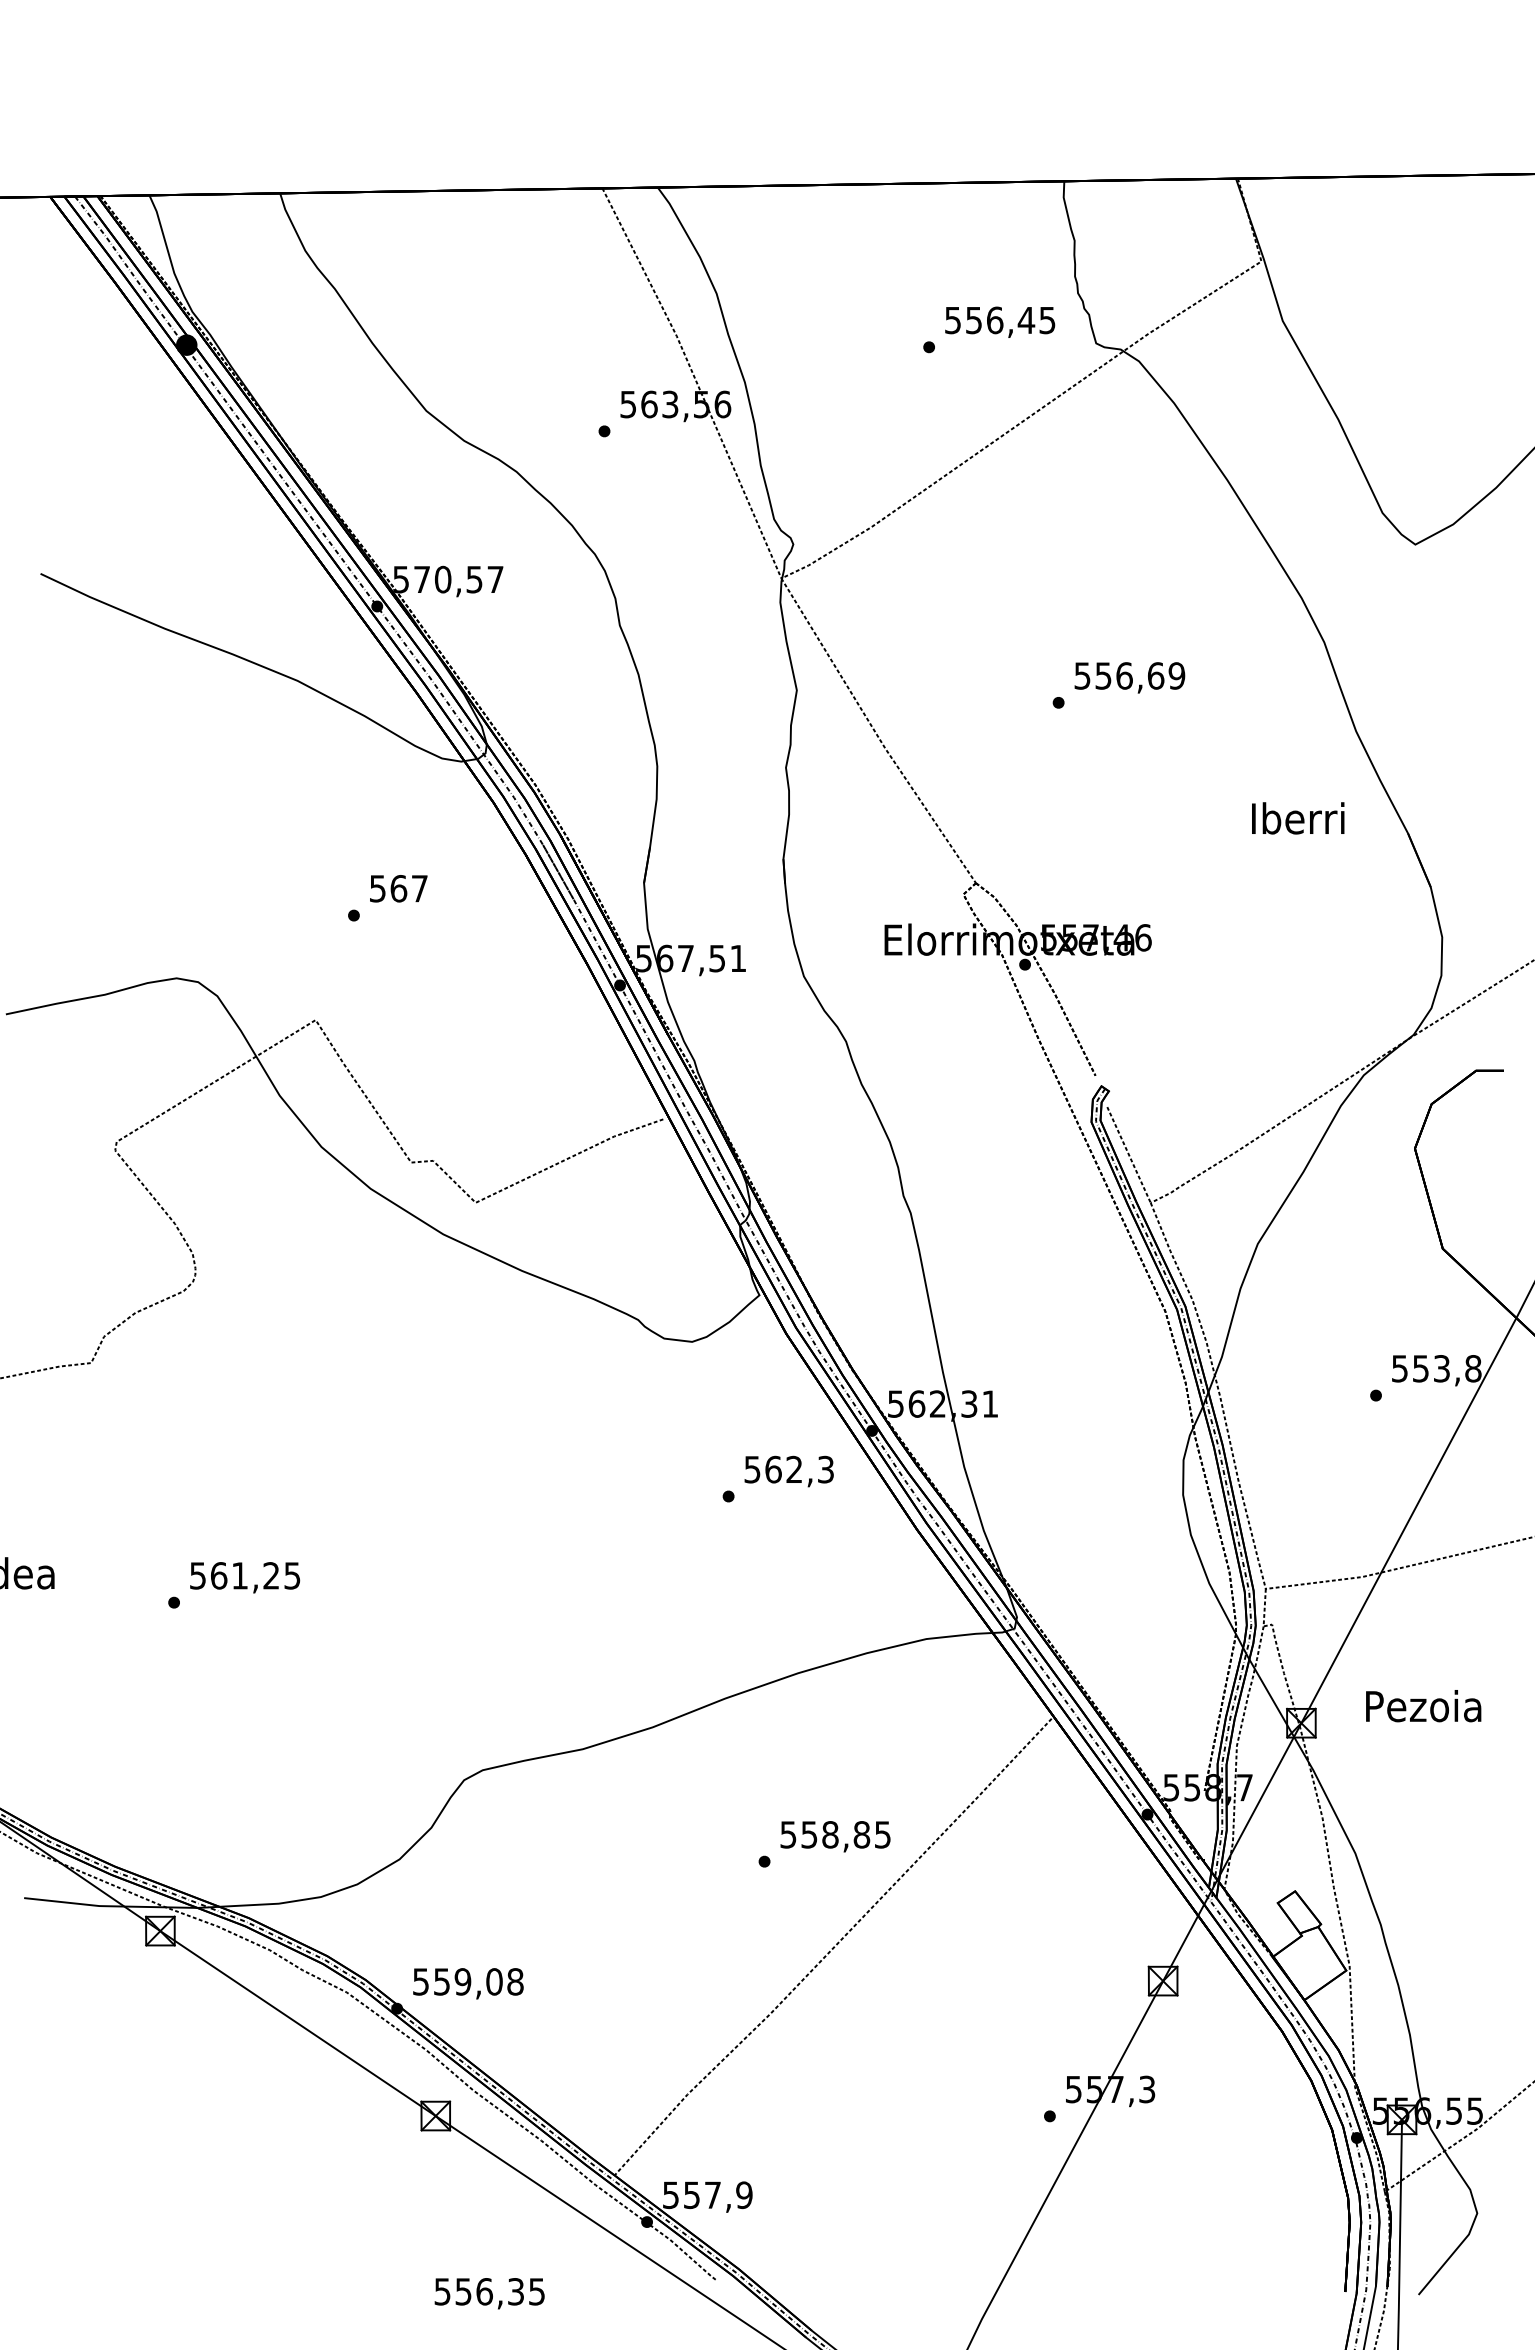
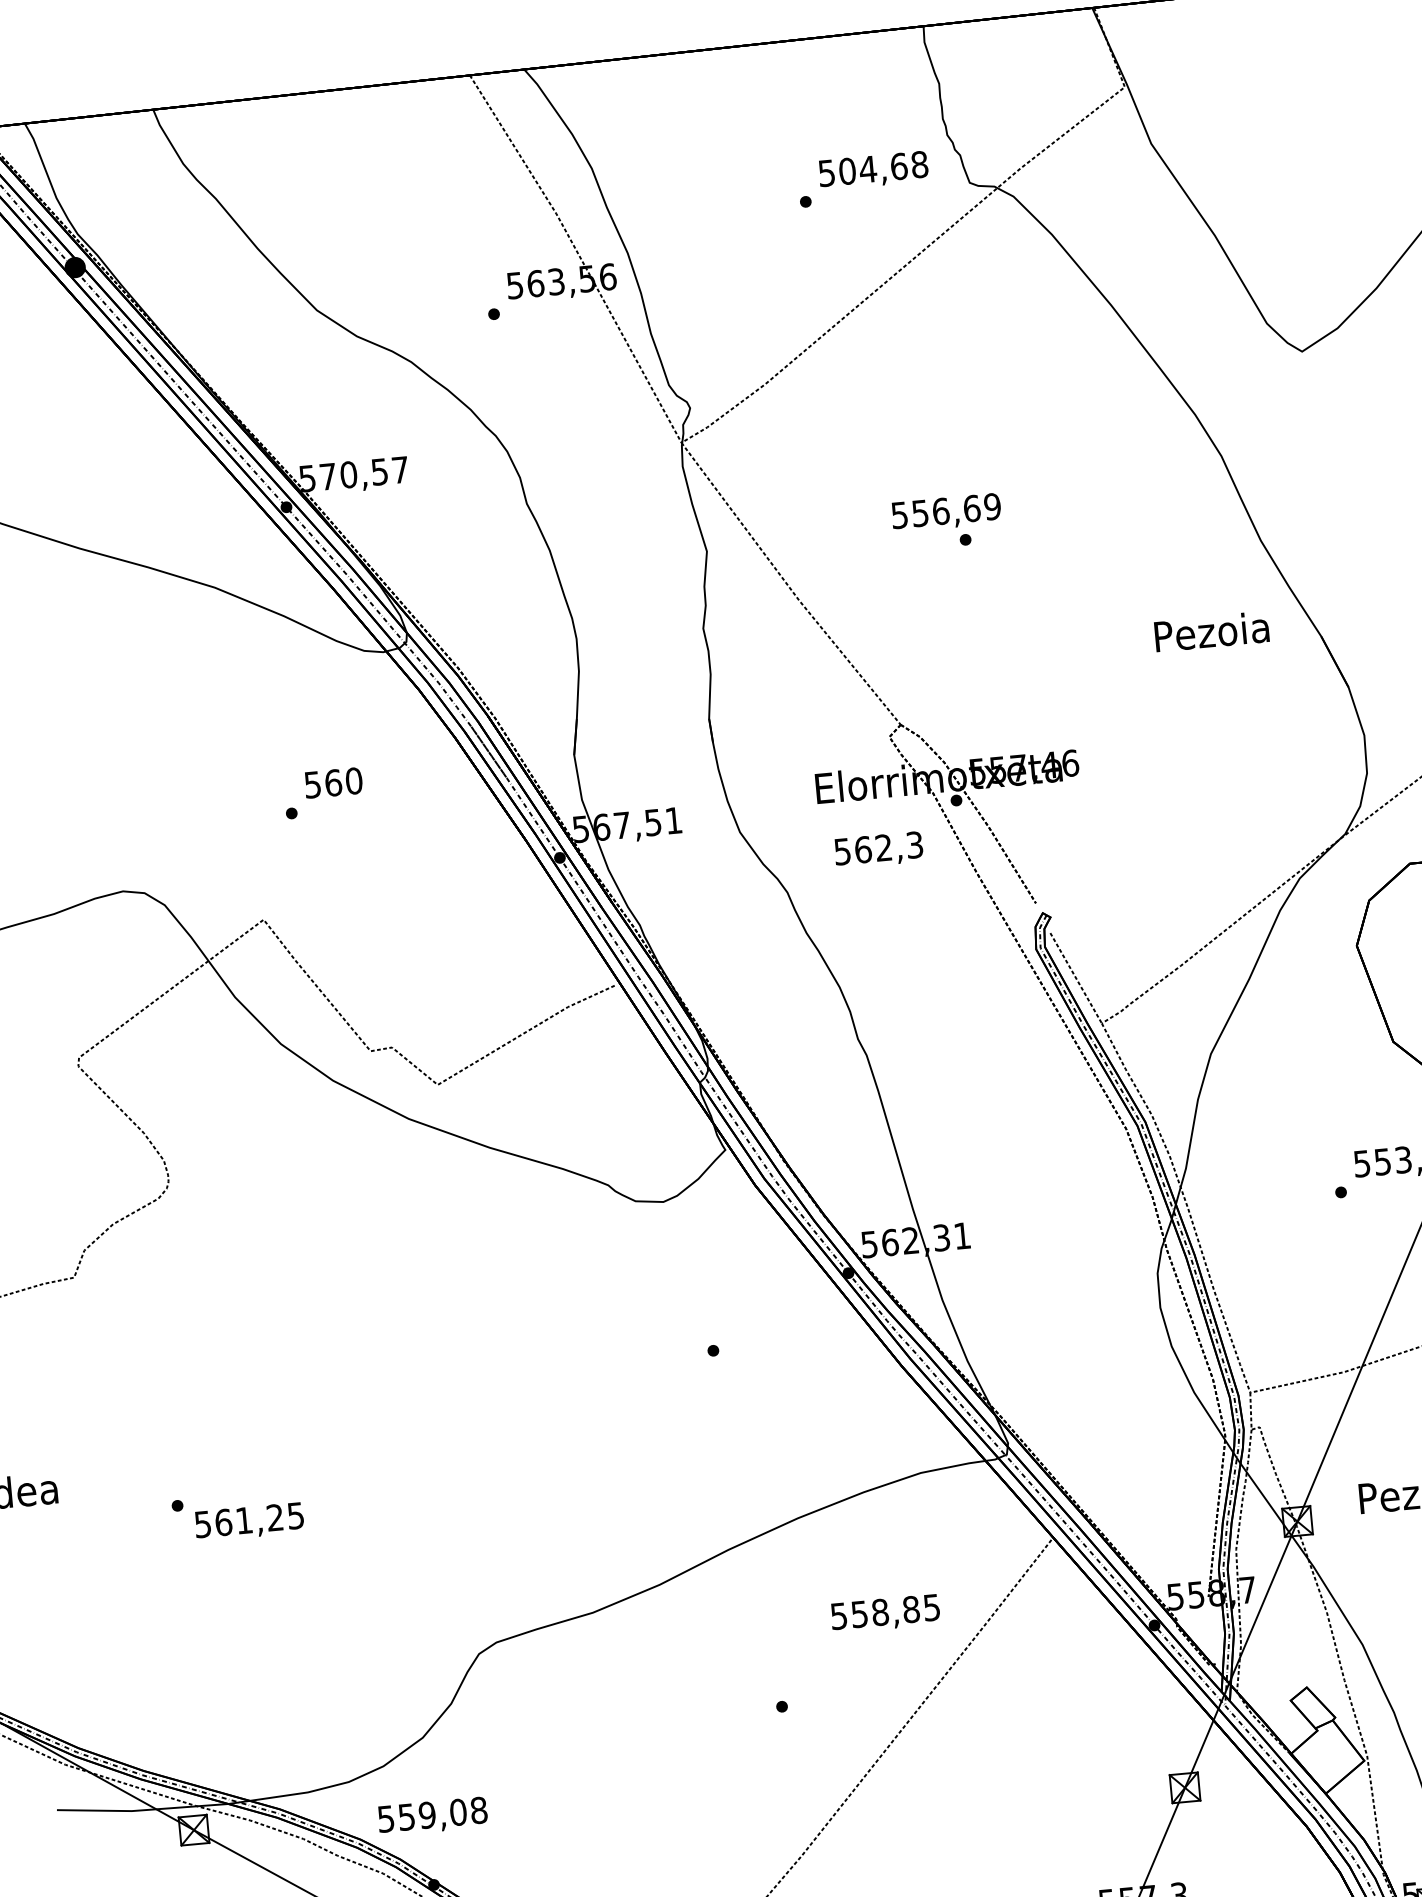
text: (1010, 320) -> (883, 168), 556,45 -> 504,68
text: (1129, 677) -> (946, 512), moved
text: (1297, 818) -> (1211, 631), Iberri -> Pezoia
text: (419, 888) -> (353, 780), 567 -> 560
text: (788, 1471) -> (878, 850), moved
text: (245, 1577) -> (249, 1521), moved
text: (835, 1836) -> (885, 1613), moved
text: (468, 1983) -> (432, 1816), moved

